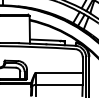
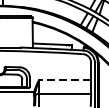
line: (59, 72) -> (65, 79), solid -> dashed

